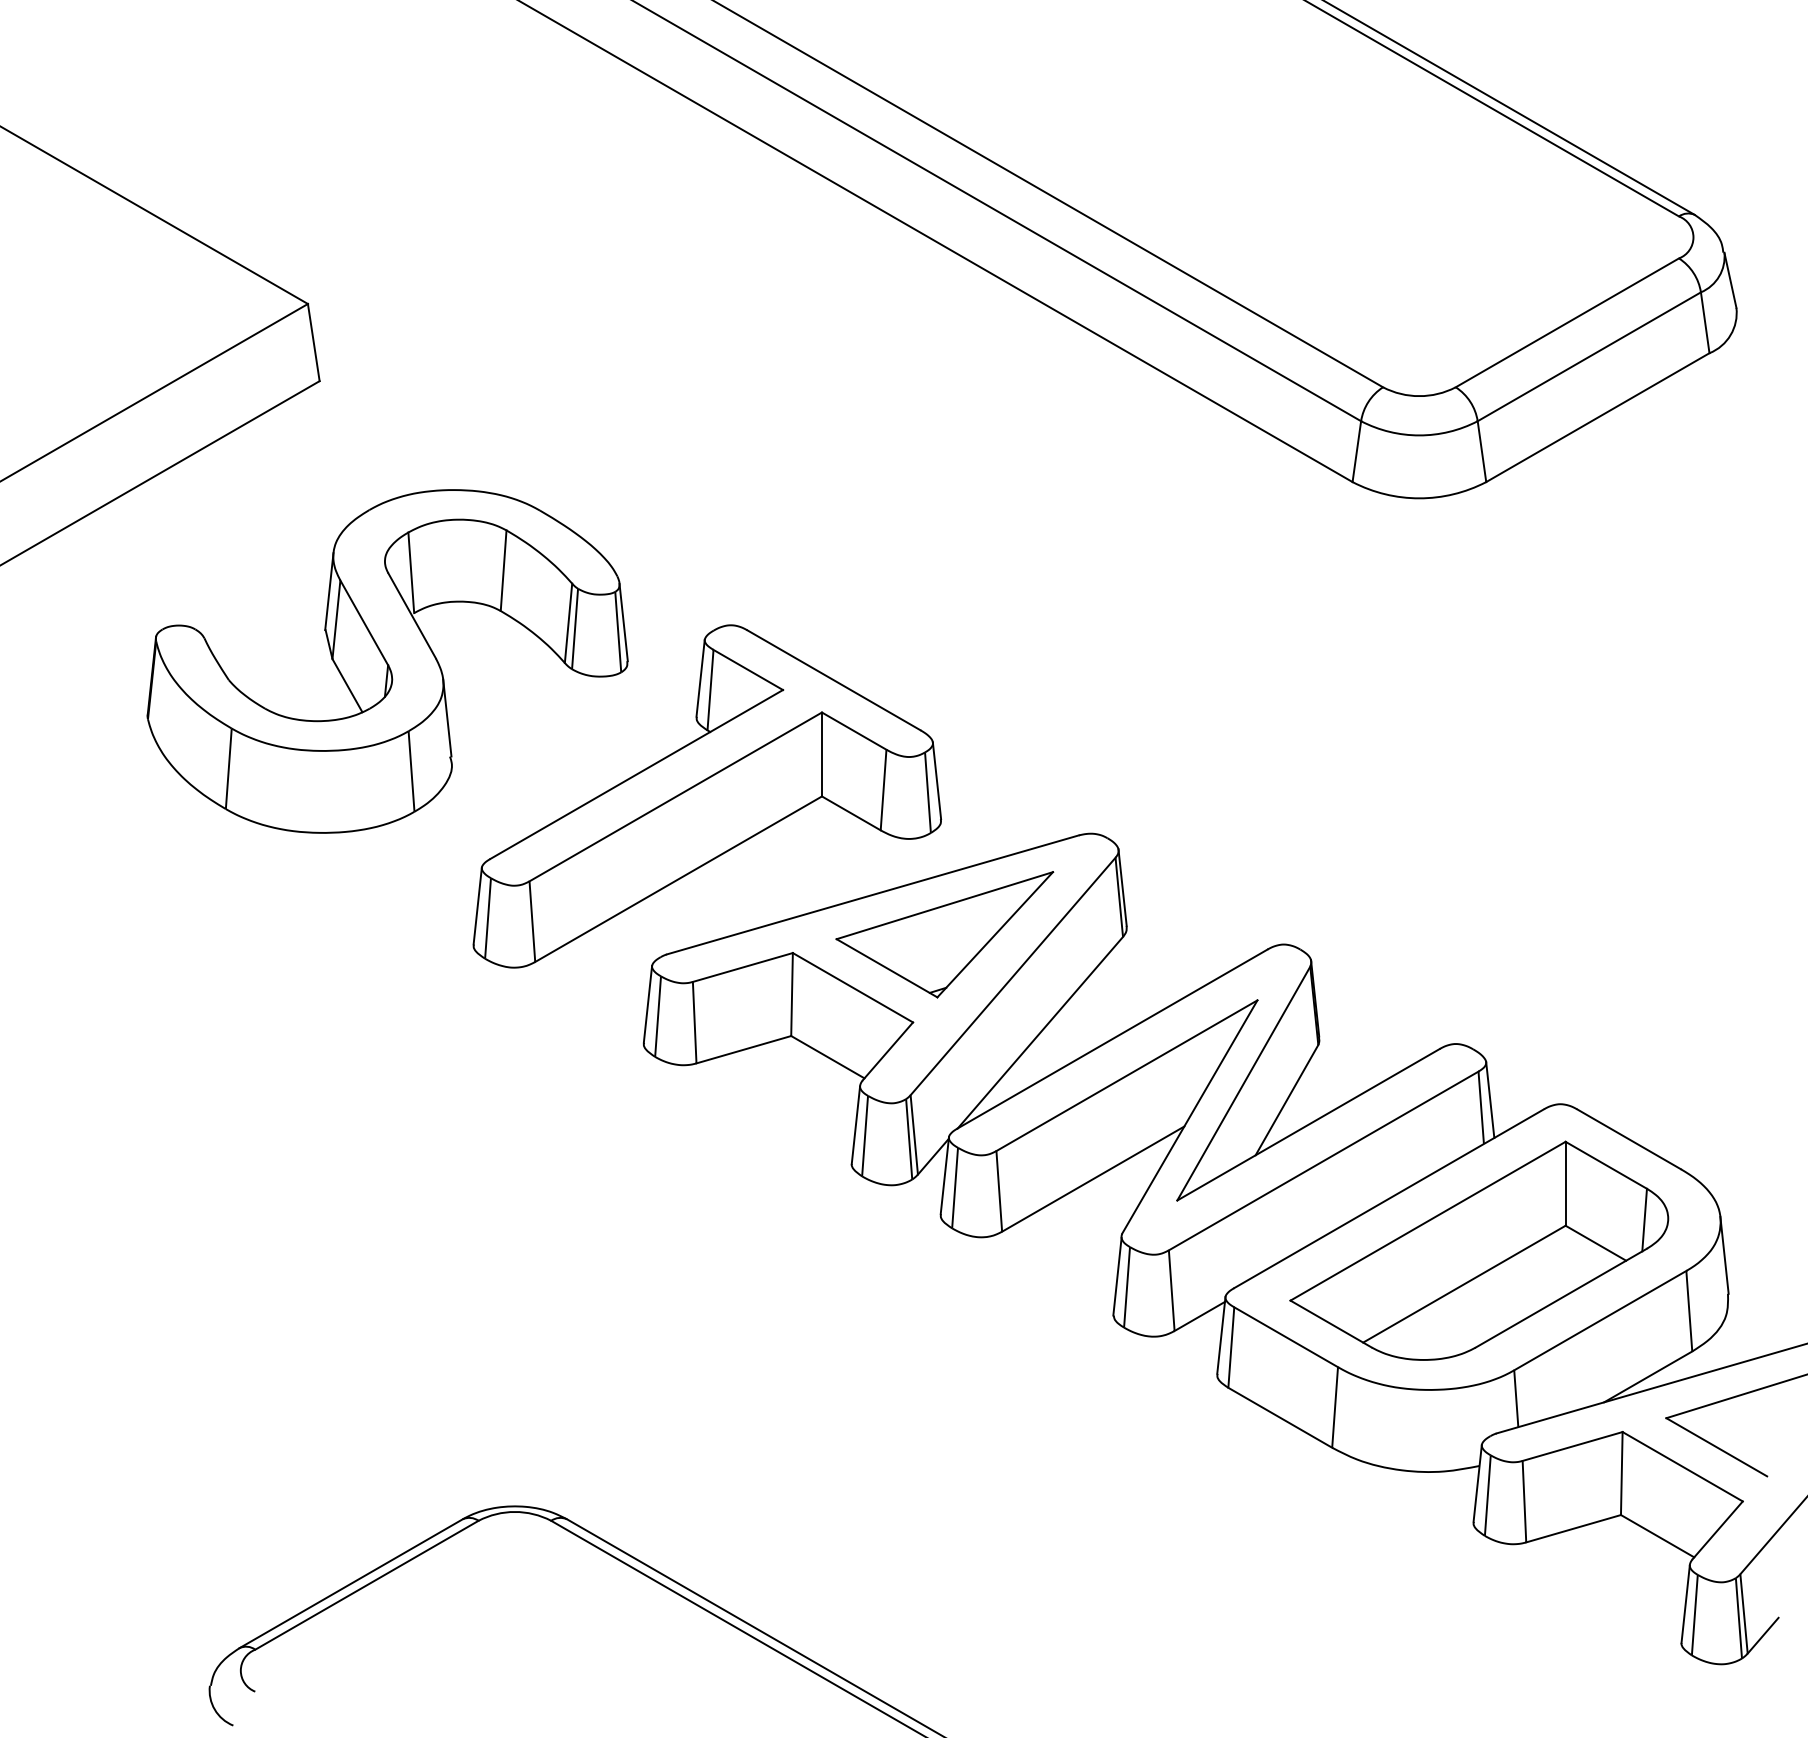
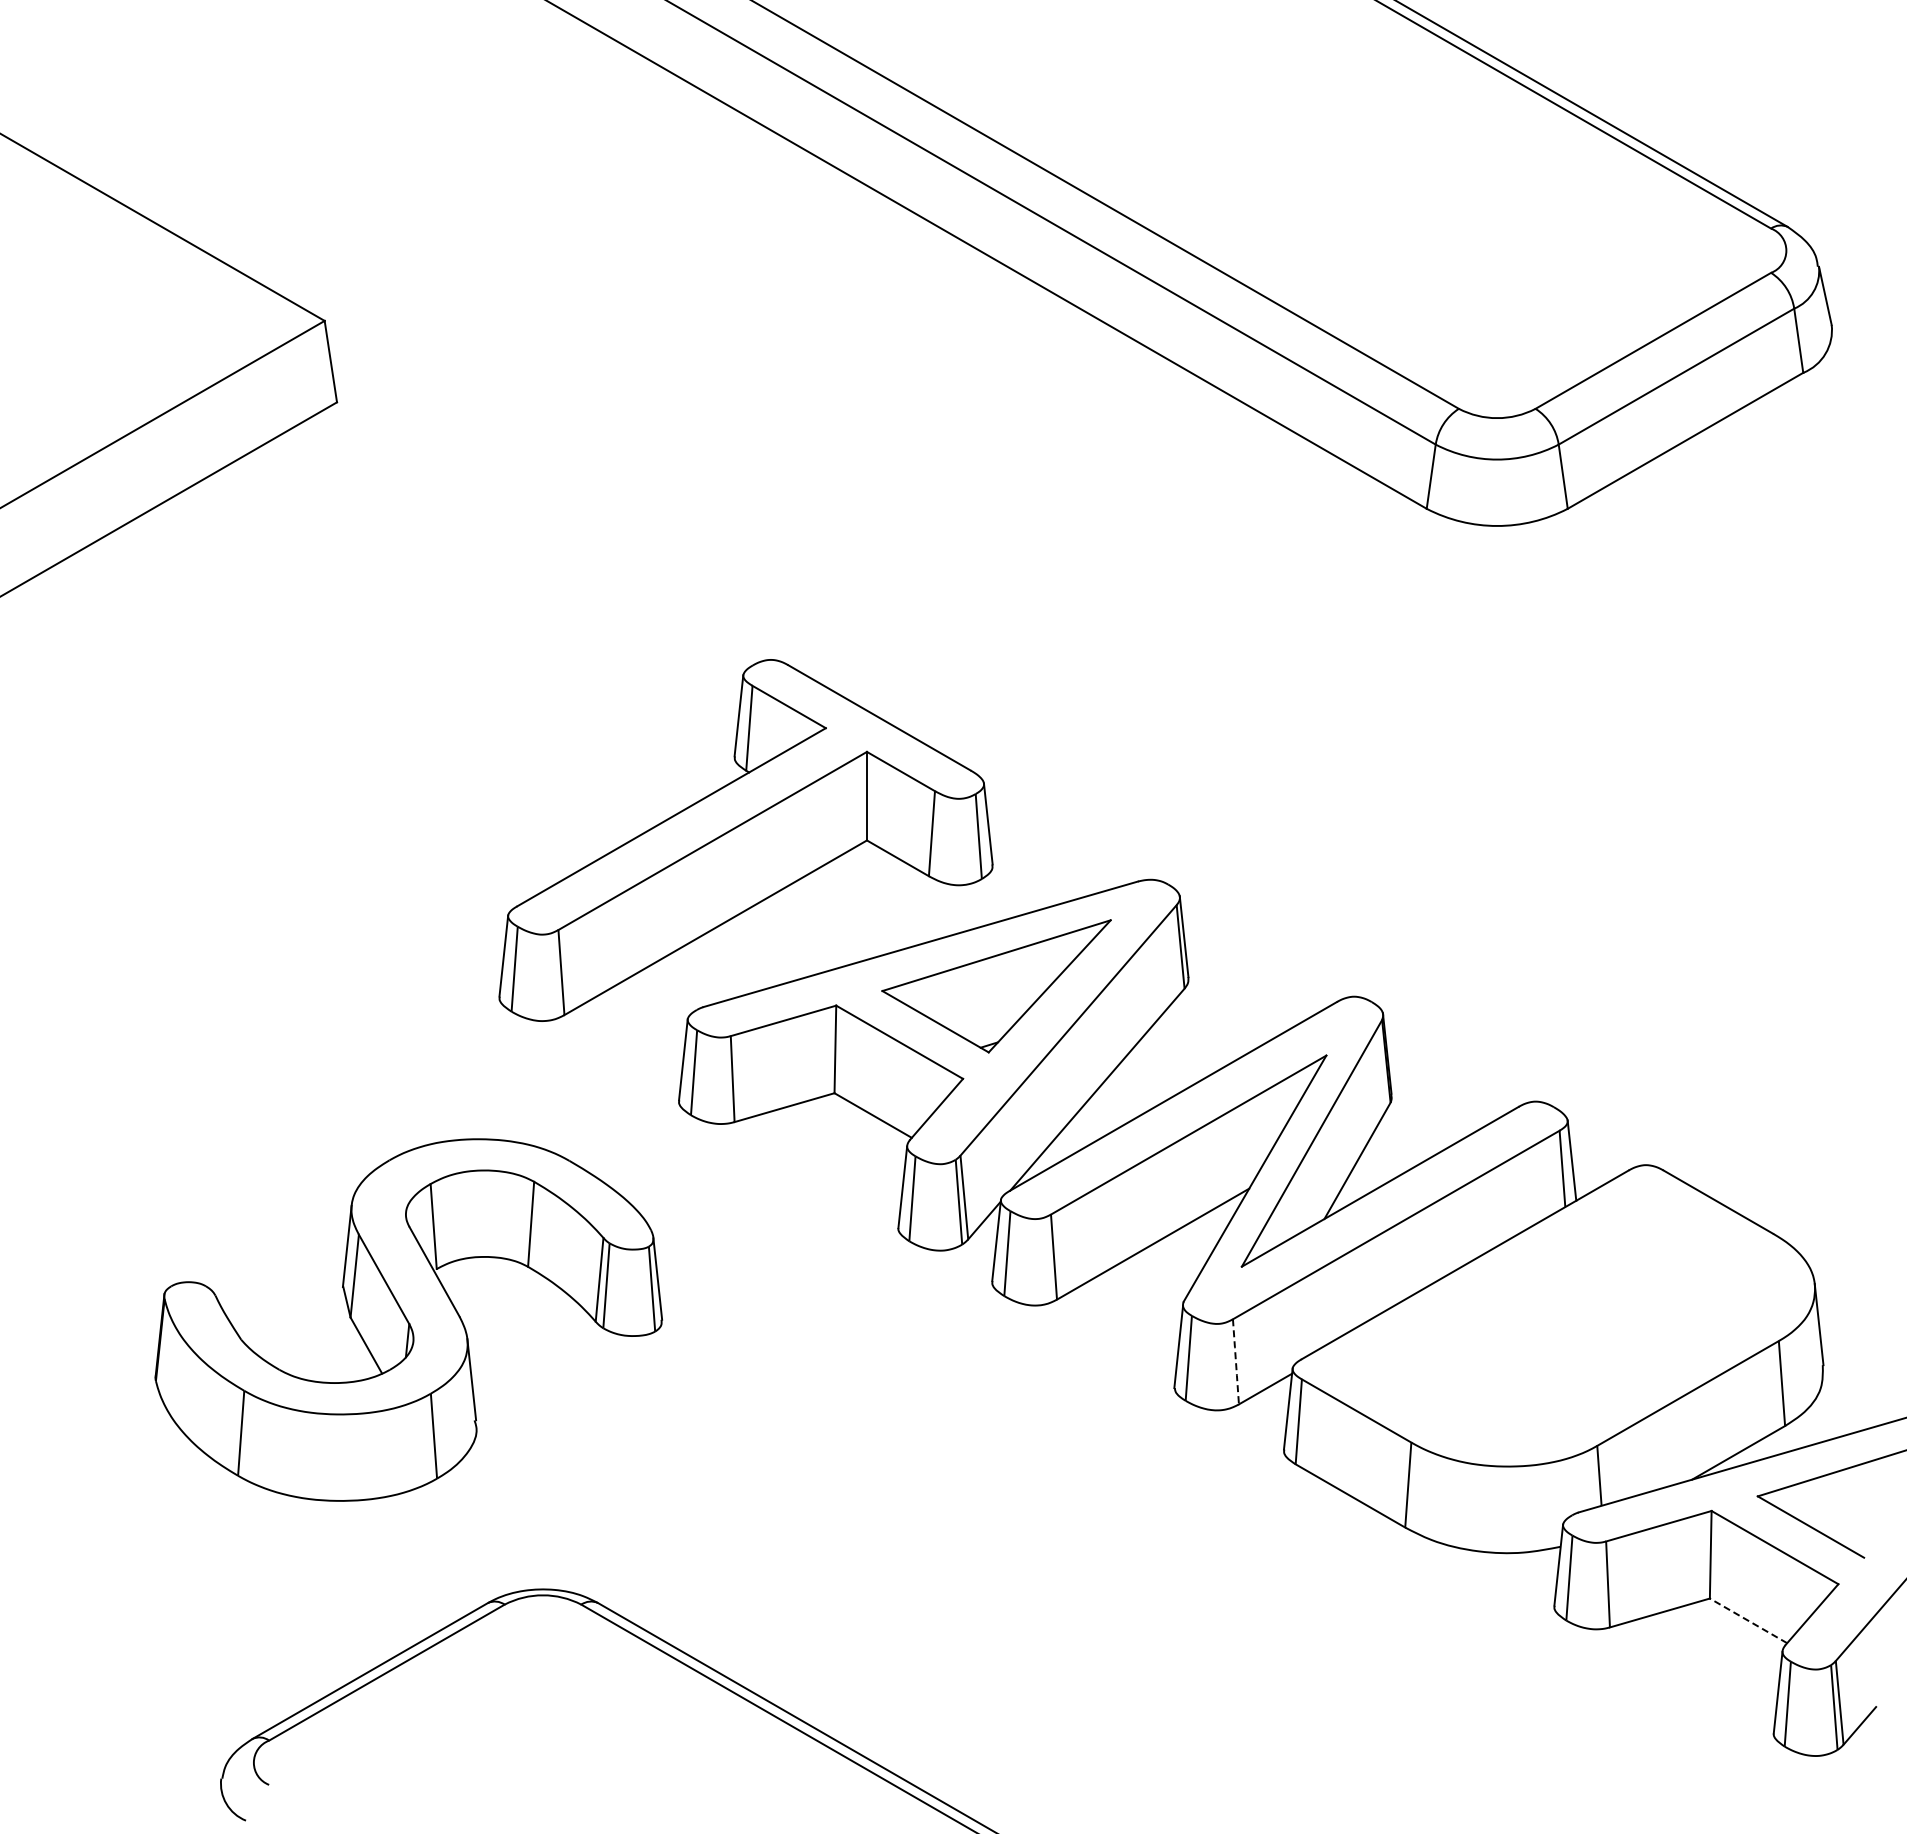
part: (387, 660) -> (408, 1319), moved
part: (1479, 1250) -> (1560, 1319), removed
line: (1171, 1291) -> (1235, 1362), solid -> dashed
line: (1657, 1535) -> (1748, 1620), solid -> dashed

